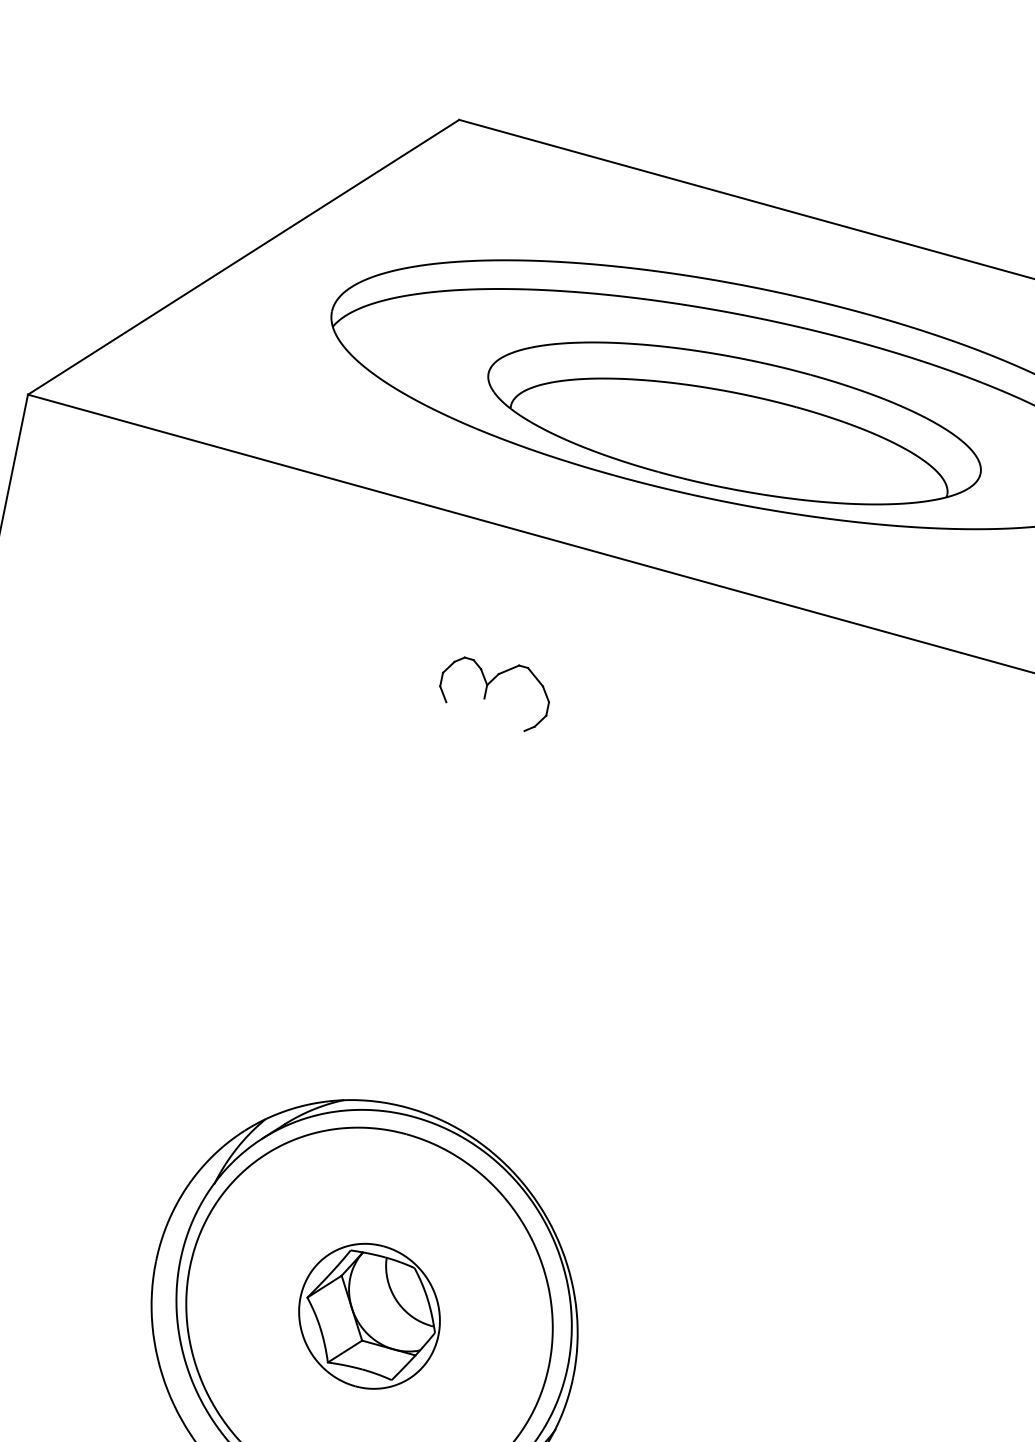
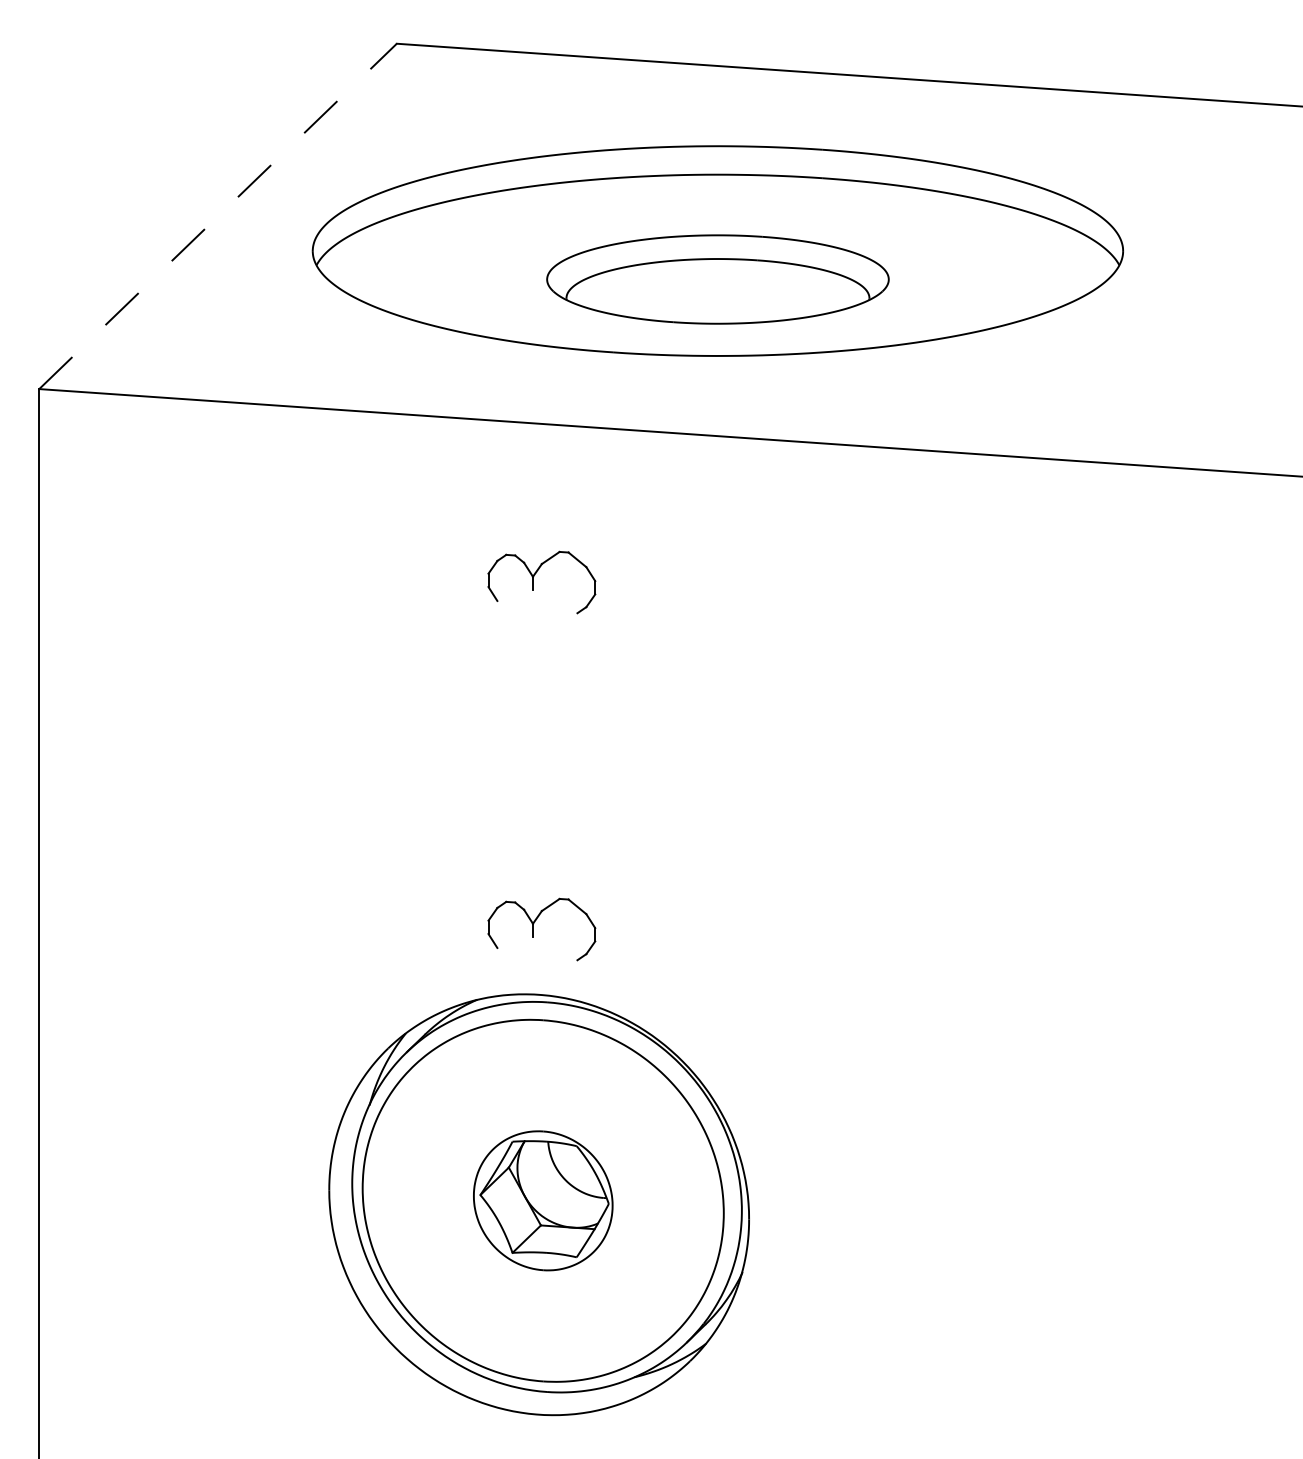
line: (244, 257) -> (218, 216), solid -> dashed
part: (734, 423) -> (717, 279), size x0.7
part: (415, 1040) -> (533, 929), added

